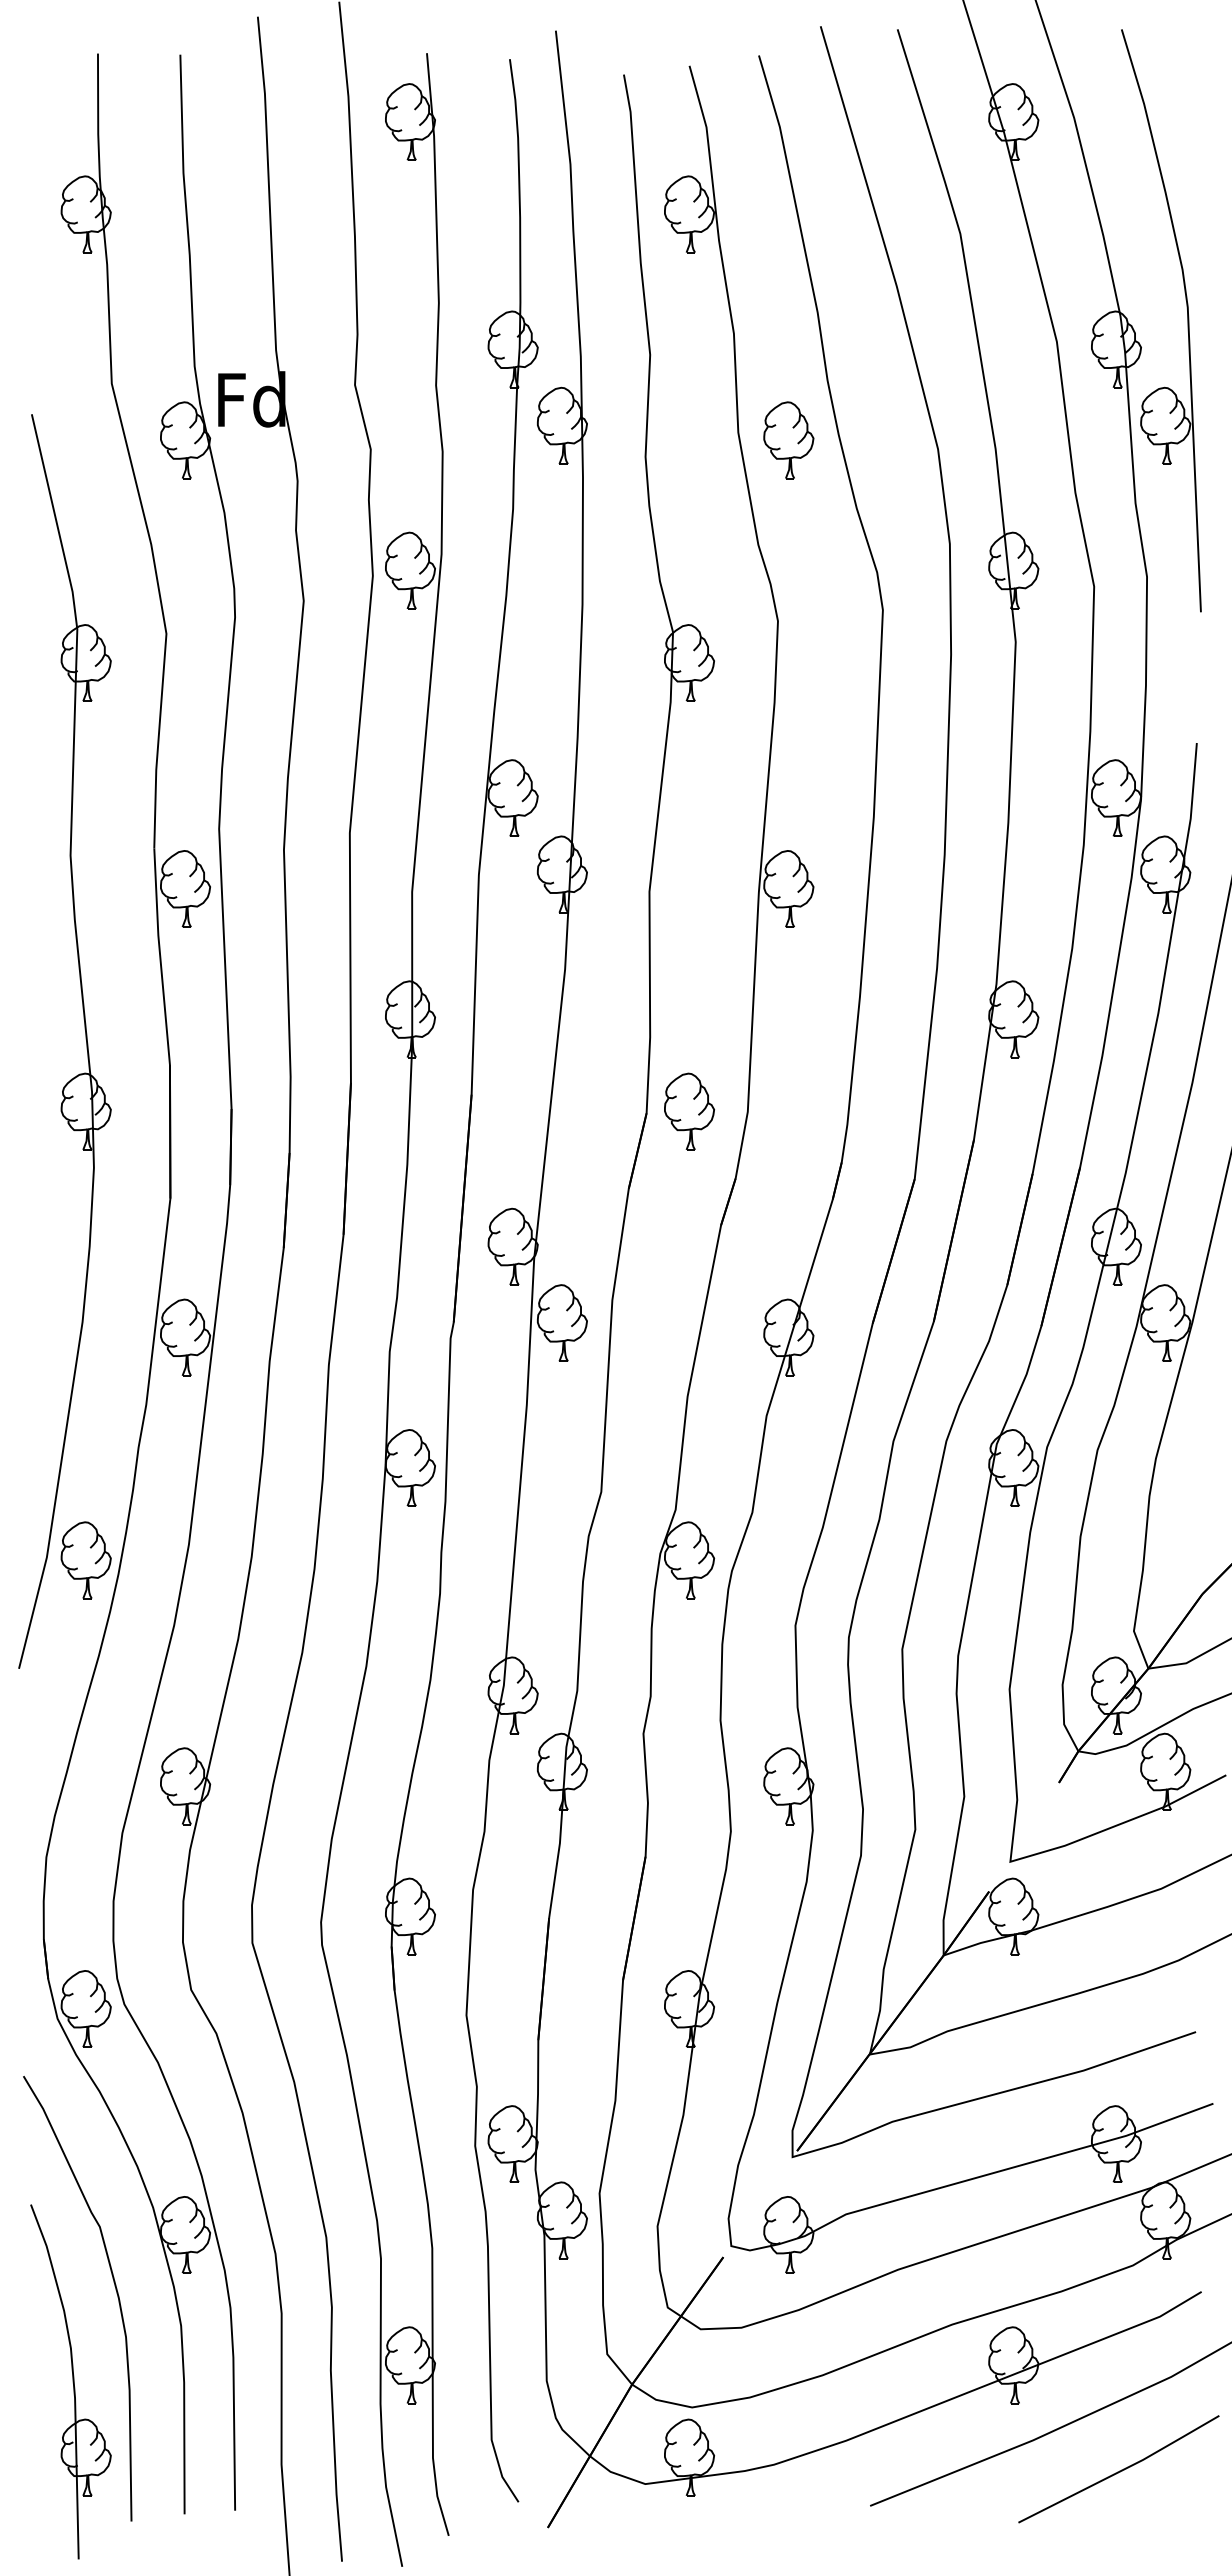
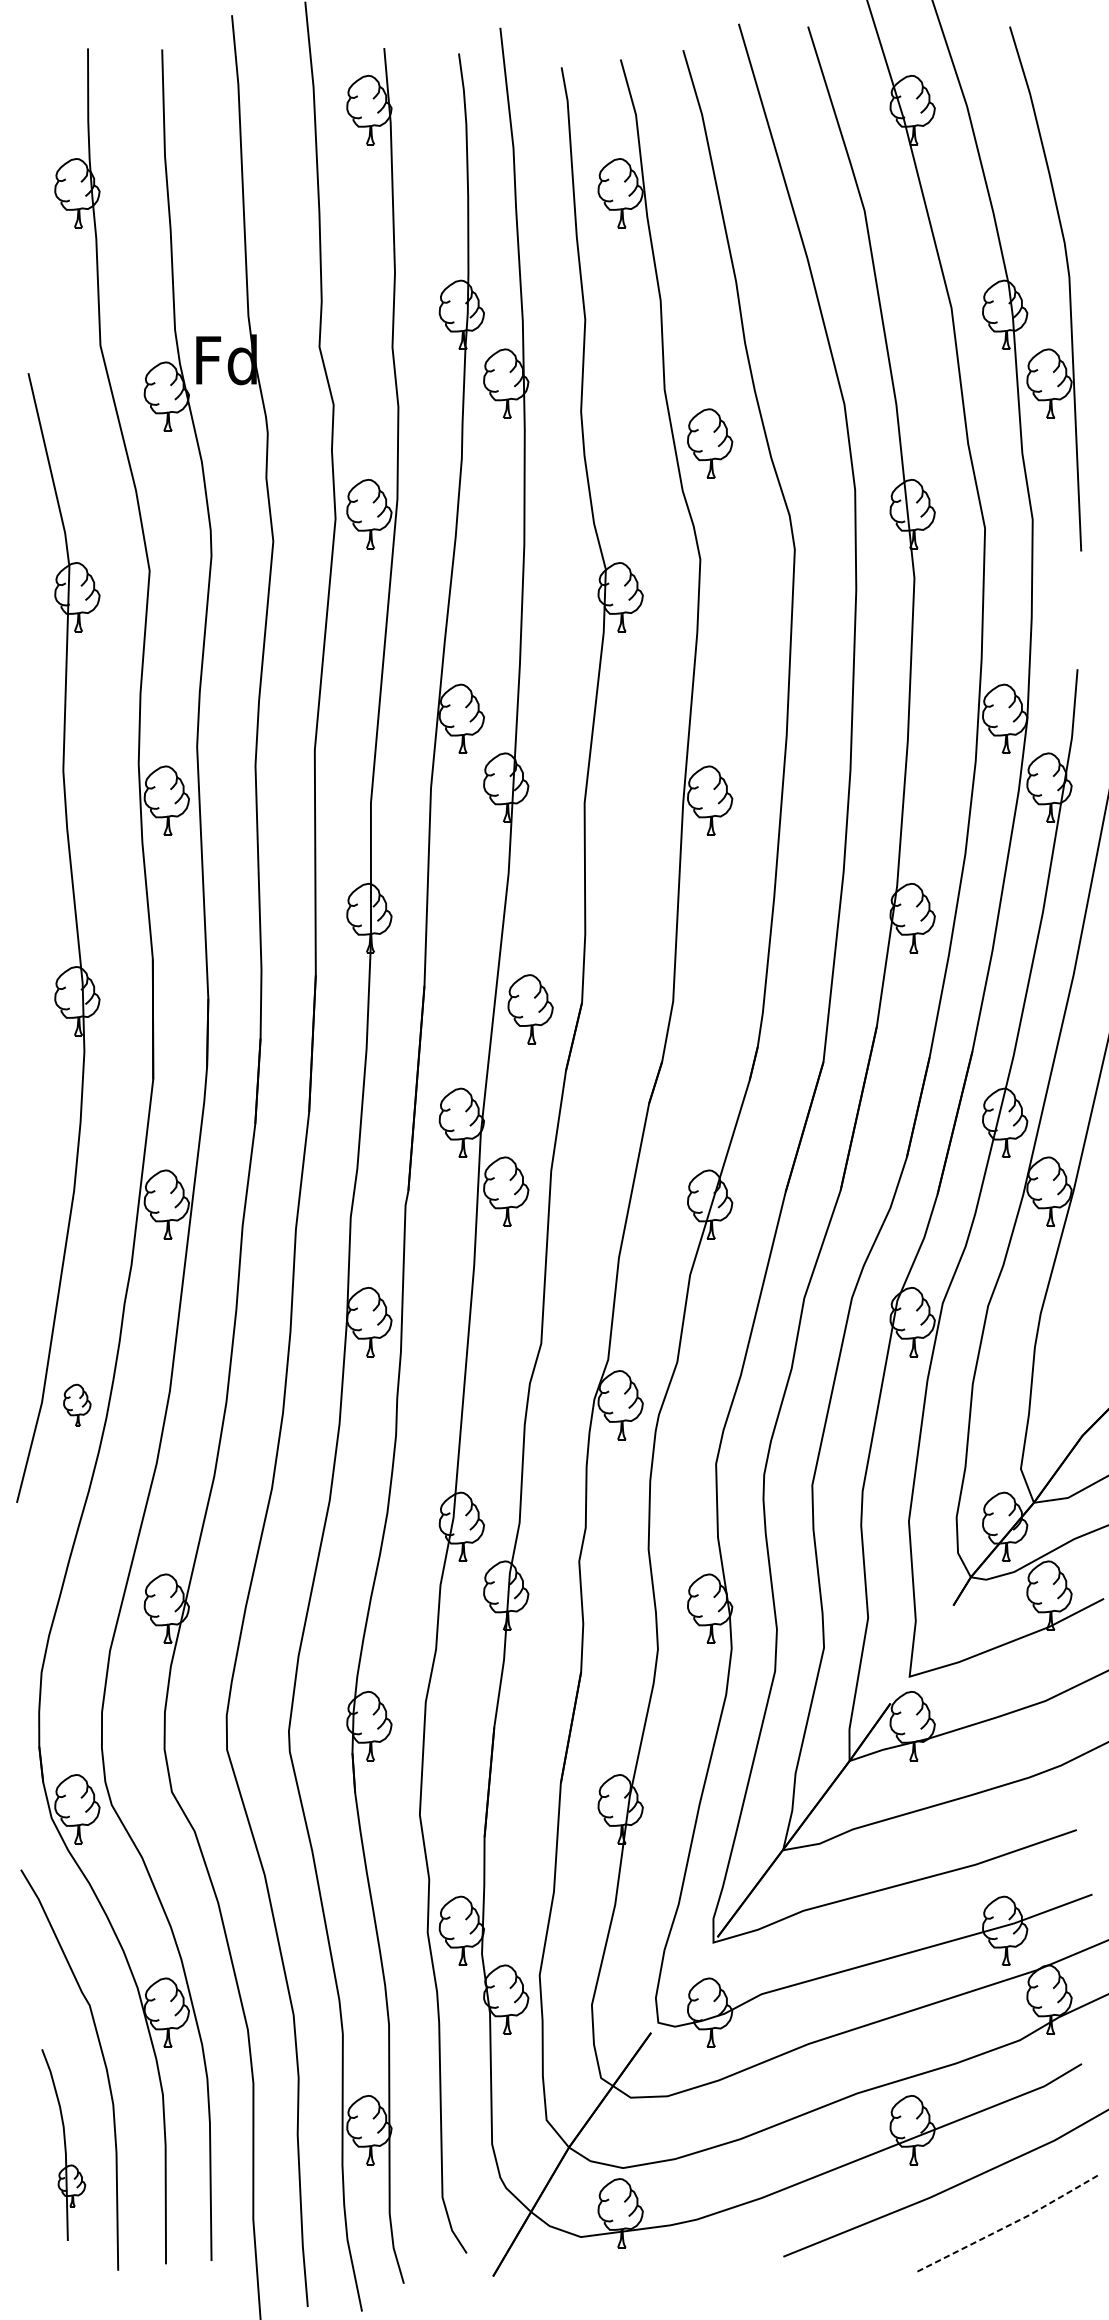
part: (788, 440) -> (709, 443), moved
part: (689, 1111) -> (530, 1009), moved
part: (85, 1560) -> (76, 1405), size x0.6
part: (70, 2381) -> (63, 2144), size x0.6
line: (1120, 2471) -> (1008, 2225), solid -> dashed

